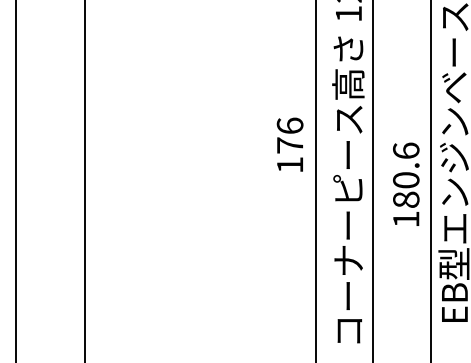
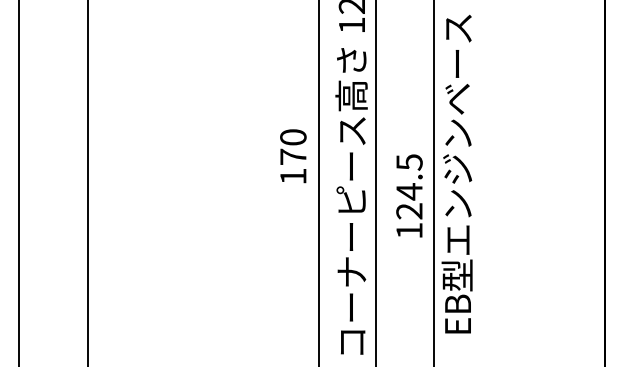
text: (290, 126) -> (293, 137), 176 -> 170
text: (406, 175) -> (409, 186), 180.6 -> 124.5

